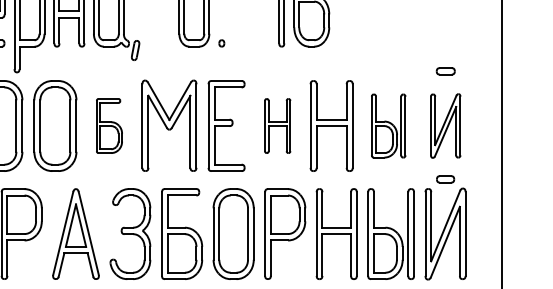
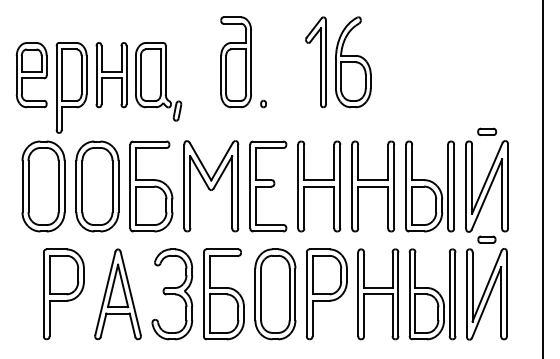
part: (109, 126) -> (151, 186), size x1.67
part: (277, 126) -> (319, 186), size x1.67
part: (388, 126) -> (429, 186), size x1.43
part: (445, 126) -> (486, 186), size x1.43

